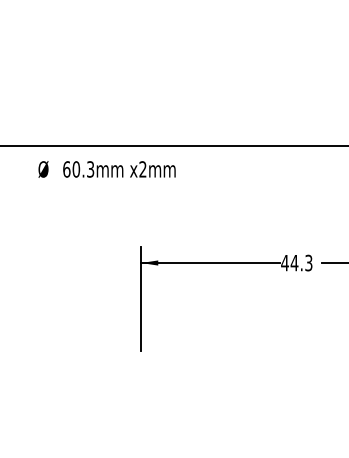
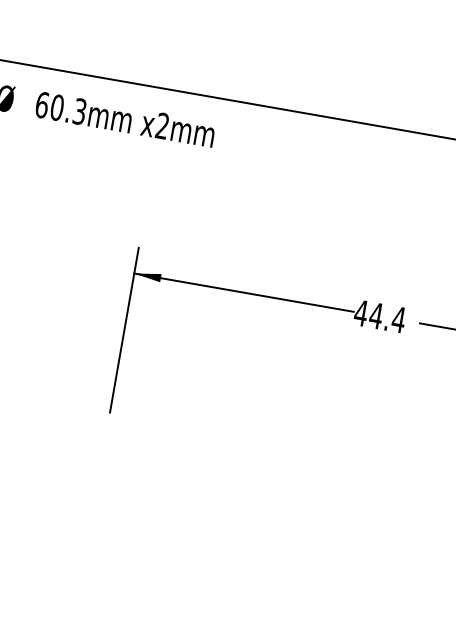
text: (308, 262) -> (398, 318), 44.3 -> 44.4

